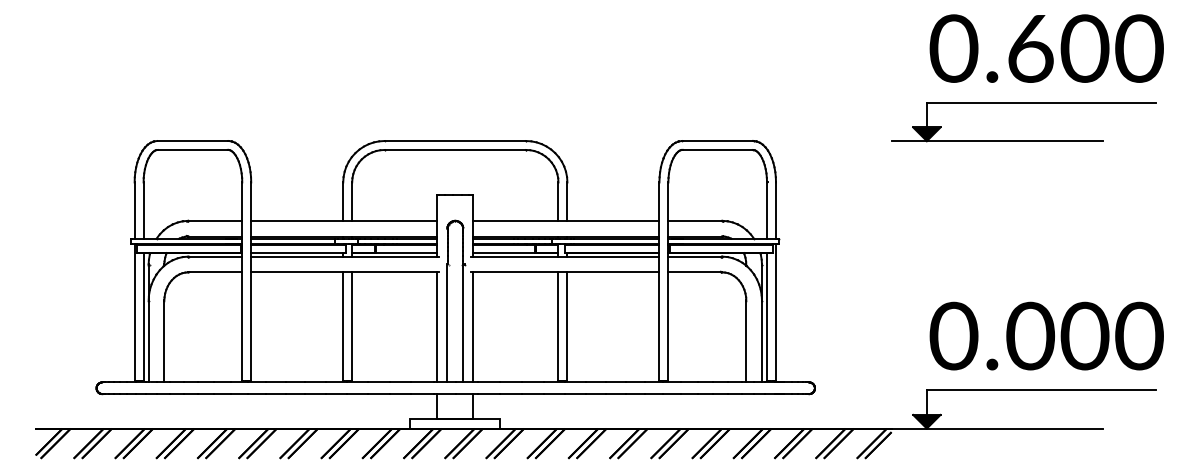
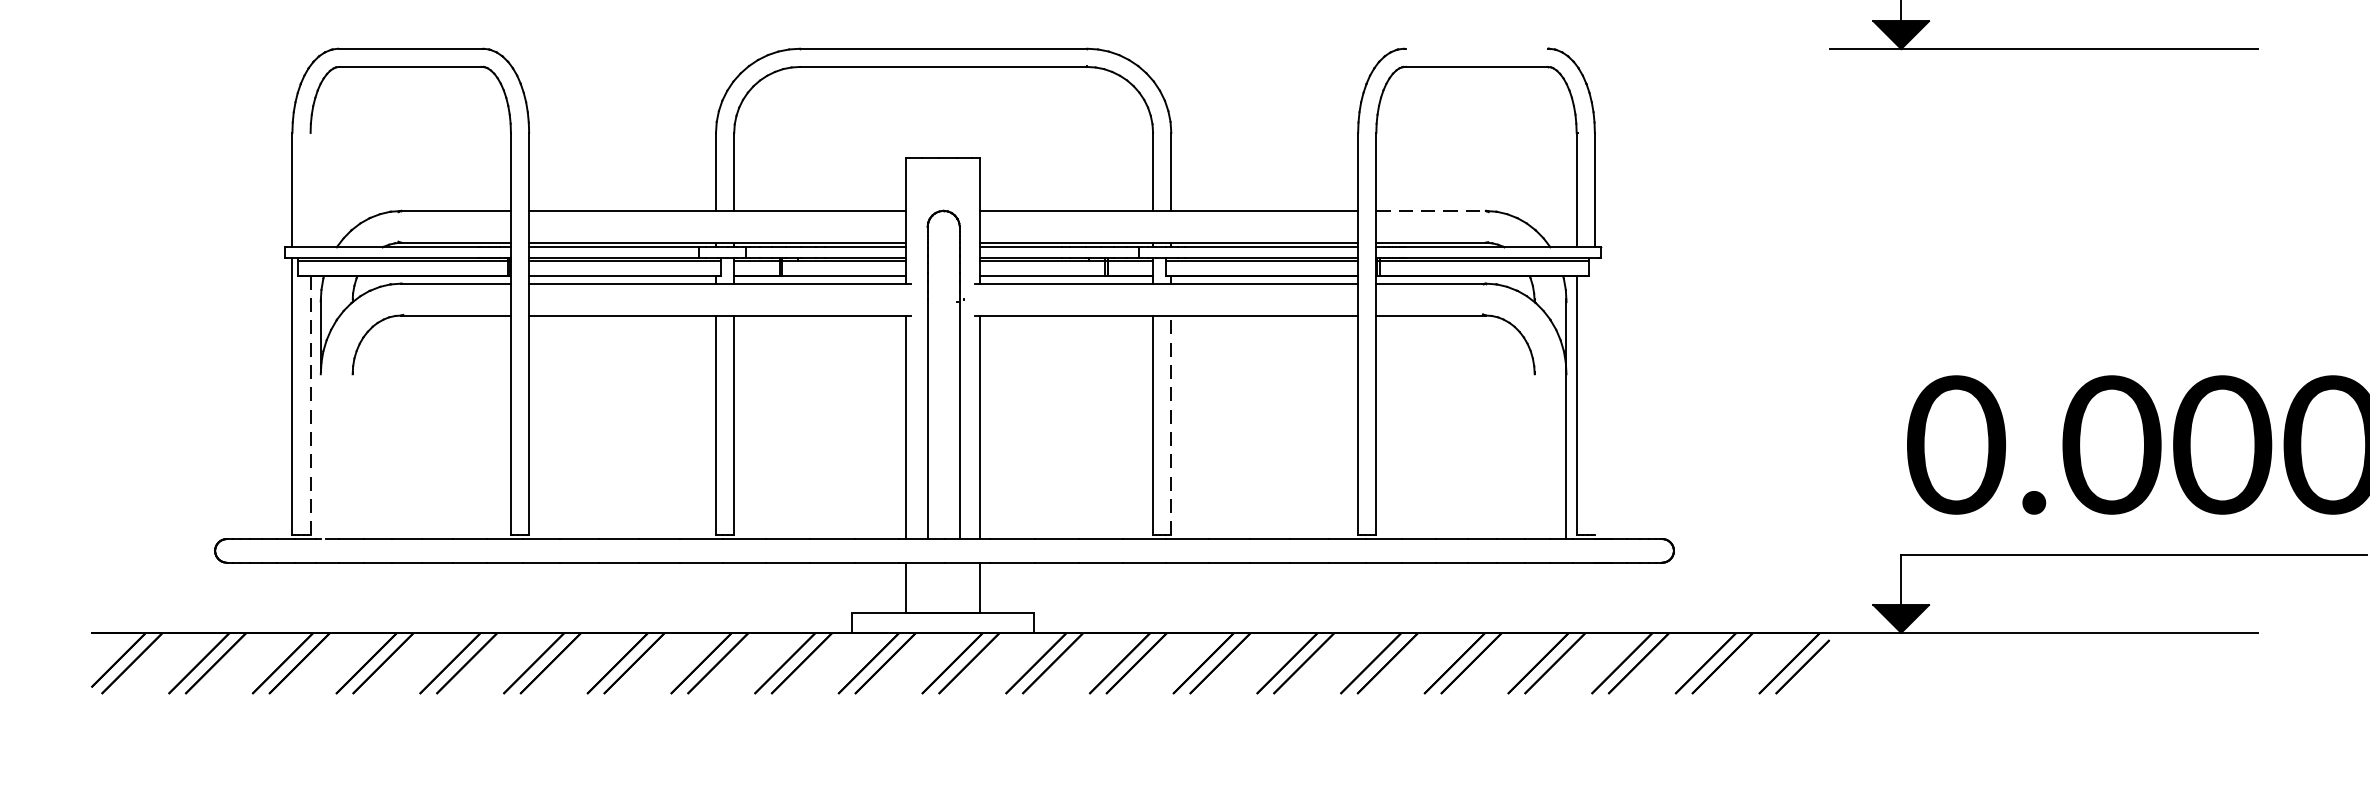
line: (717, 141) -> (1476, 49), removed
line: (143, 210) -> (310, 189), removed
line: (695, 220) -> (1431, 210), solid -> dashed
line: (776, 312) -> (1595, 397), removed
line: (143, 316) -> (310, 405), solid -> dashed
line: (567, 326) -> (1171, 425), solid -> dashed
line: (148, 341) -> (320, 455), removed
line: (164, 341) -> (353, 455), removed
line: (746, 341) -> (1534, 455), removed

